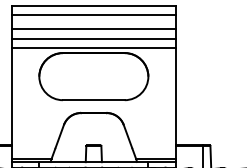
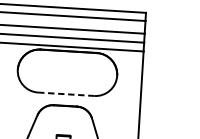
line: (93, 100) -> (65, 94), solid -> dashed

